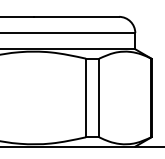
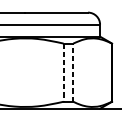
line: (99, 97) -> (73, 72), solid -> dashed
line: (86, 98) -> (63, 73), solid -> dashed

